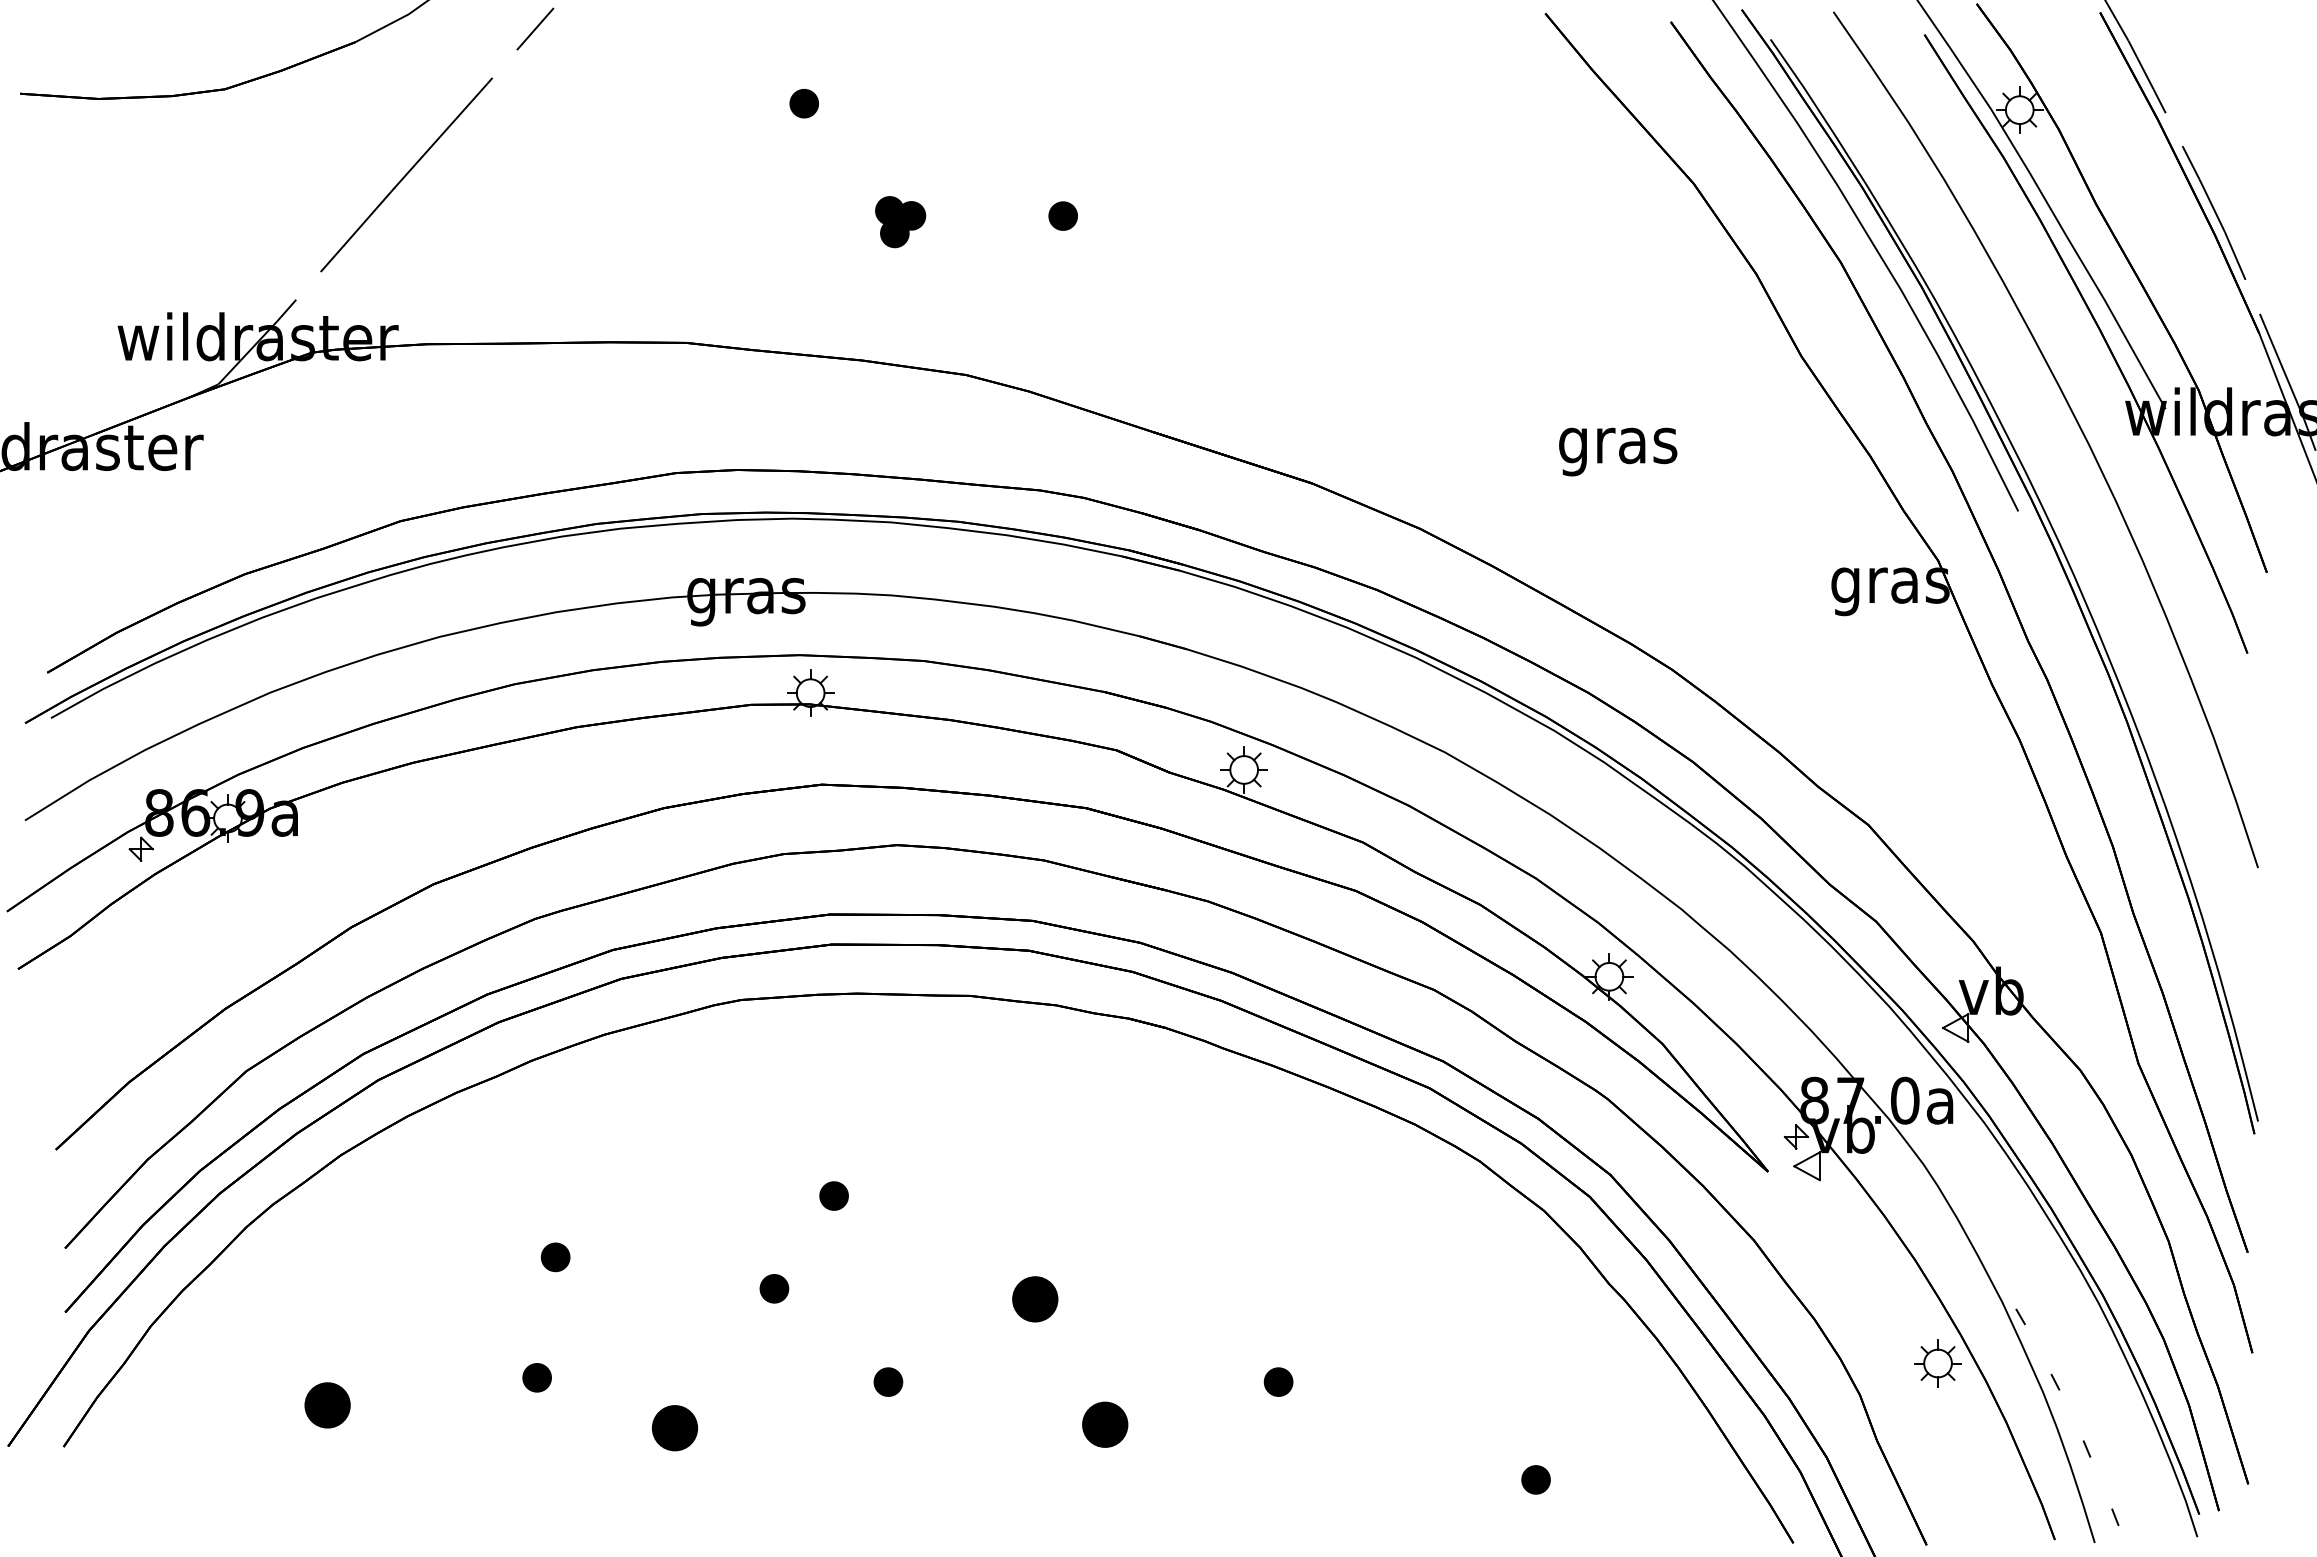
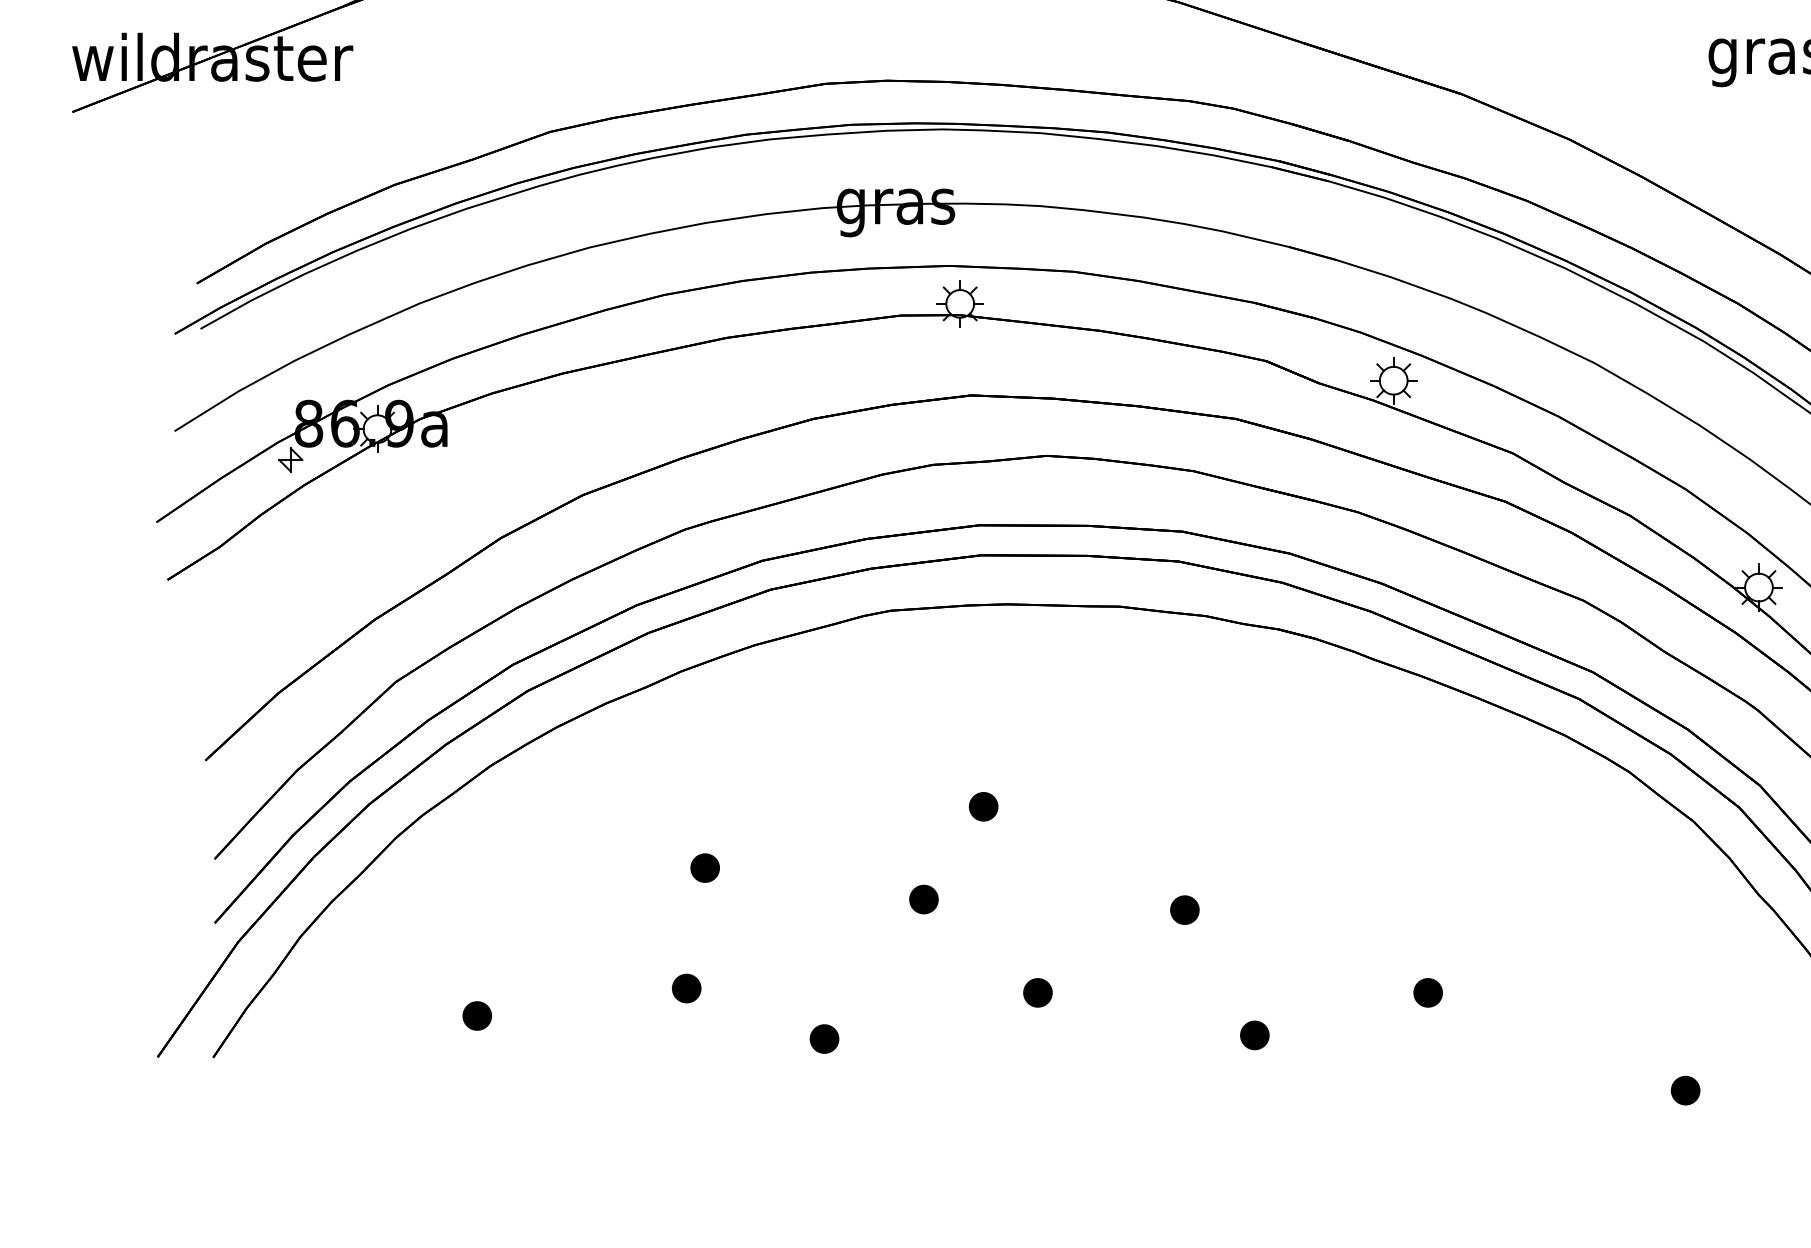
part: (1035, 1299) -> (1185, 910), size x0.62
part: (327, 1404) -> (477, 1015), size x0.62
part: (1105, 1424) -> (1255, 1035), size x0.62
part: (674, 1428) -> (824, 1039), size x0.62

